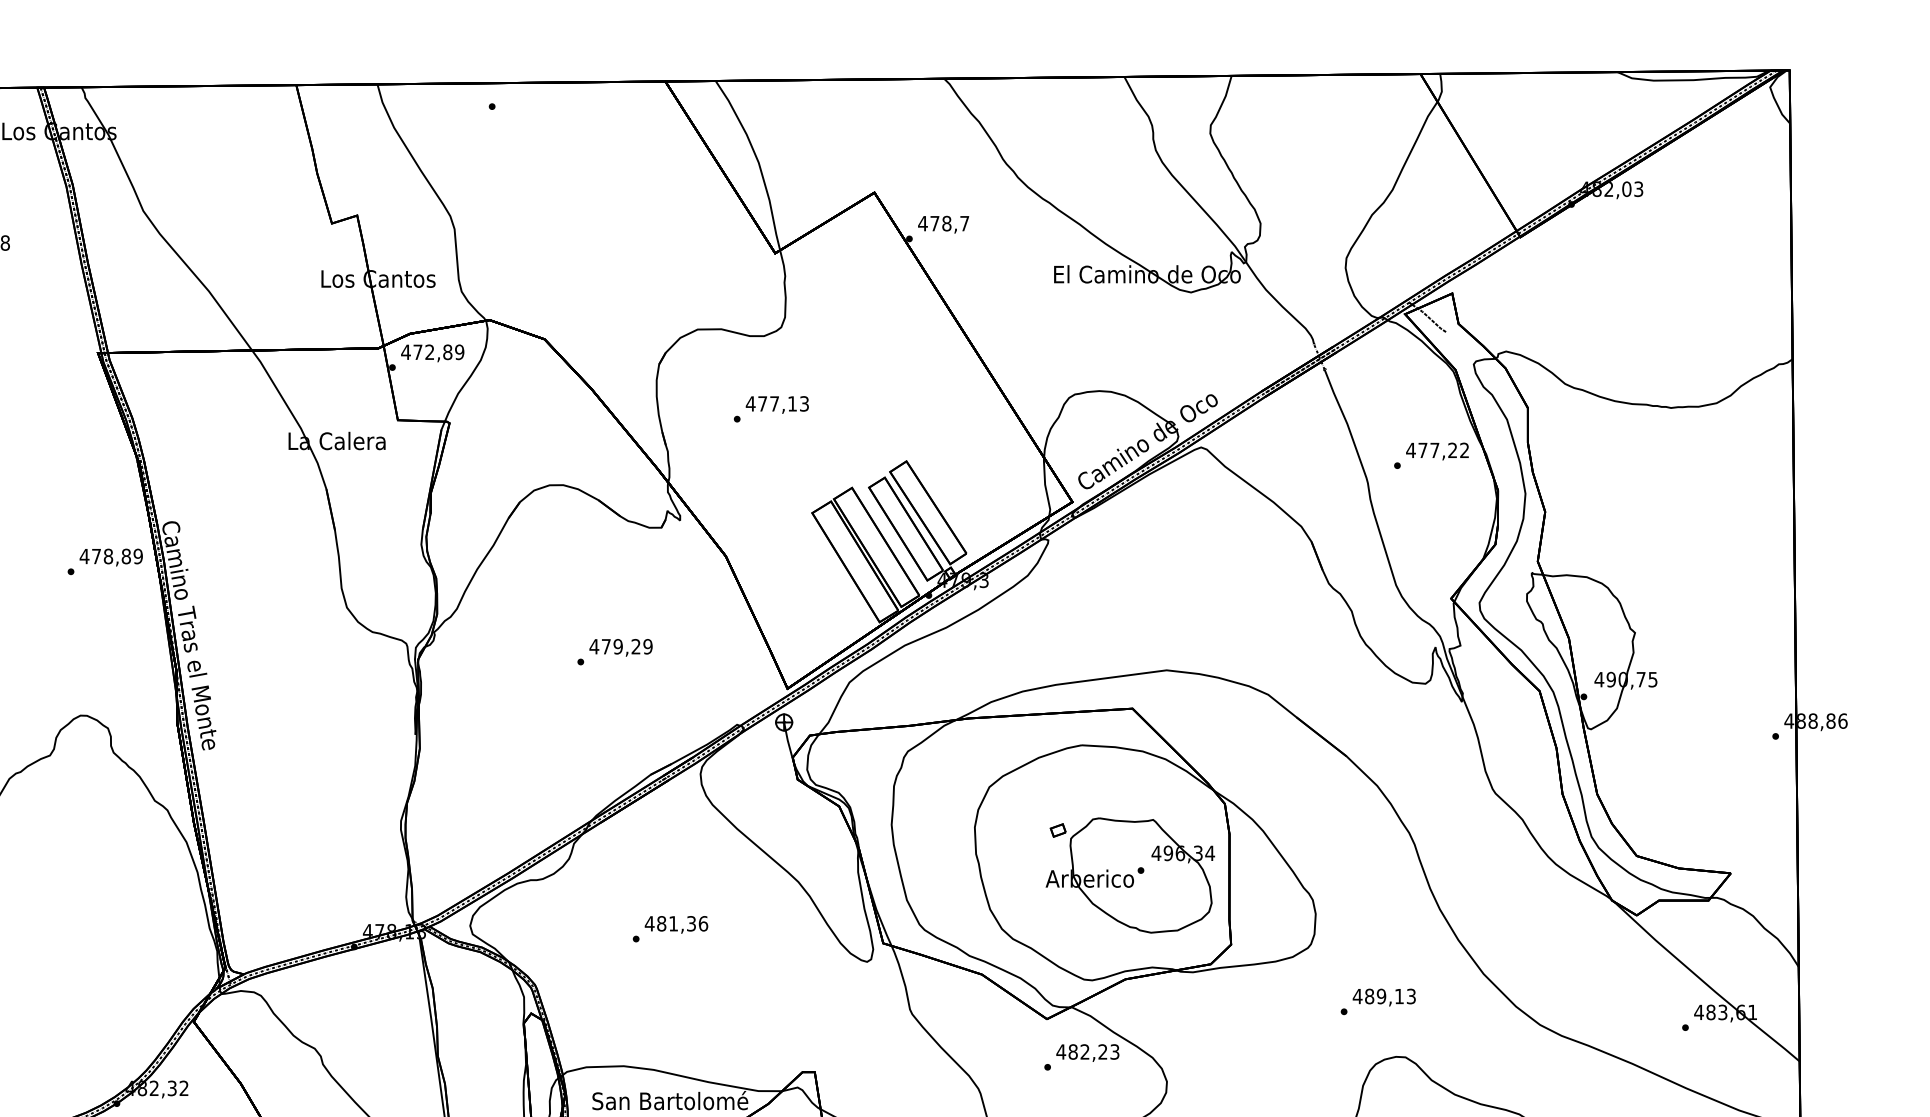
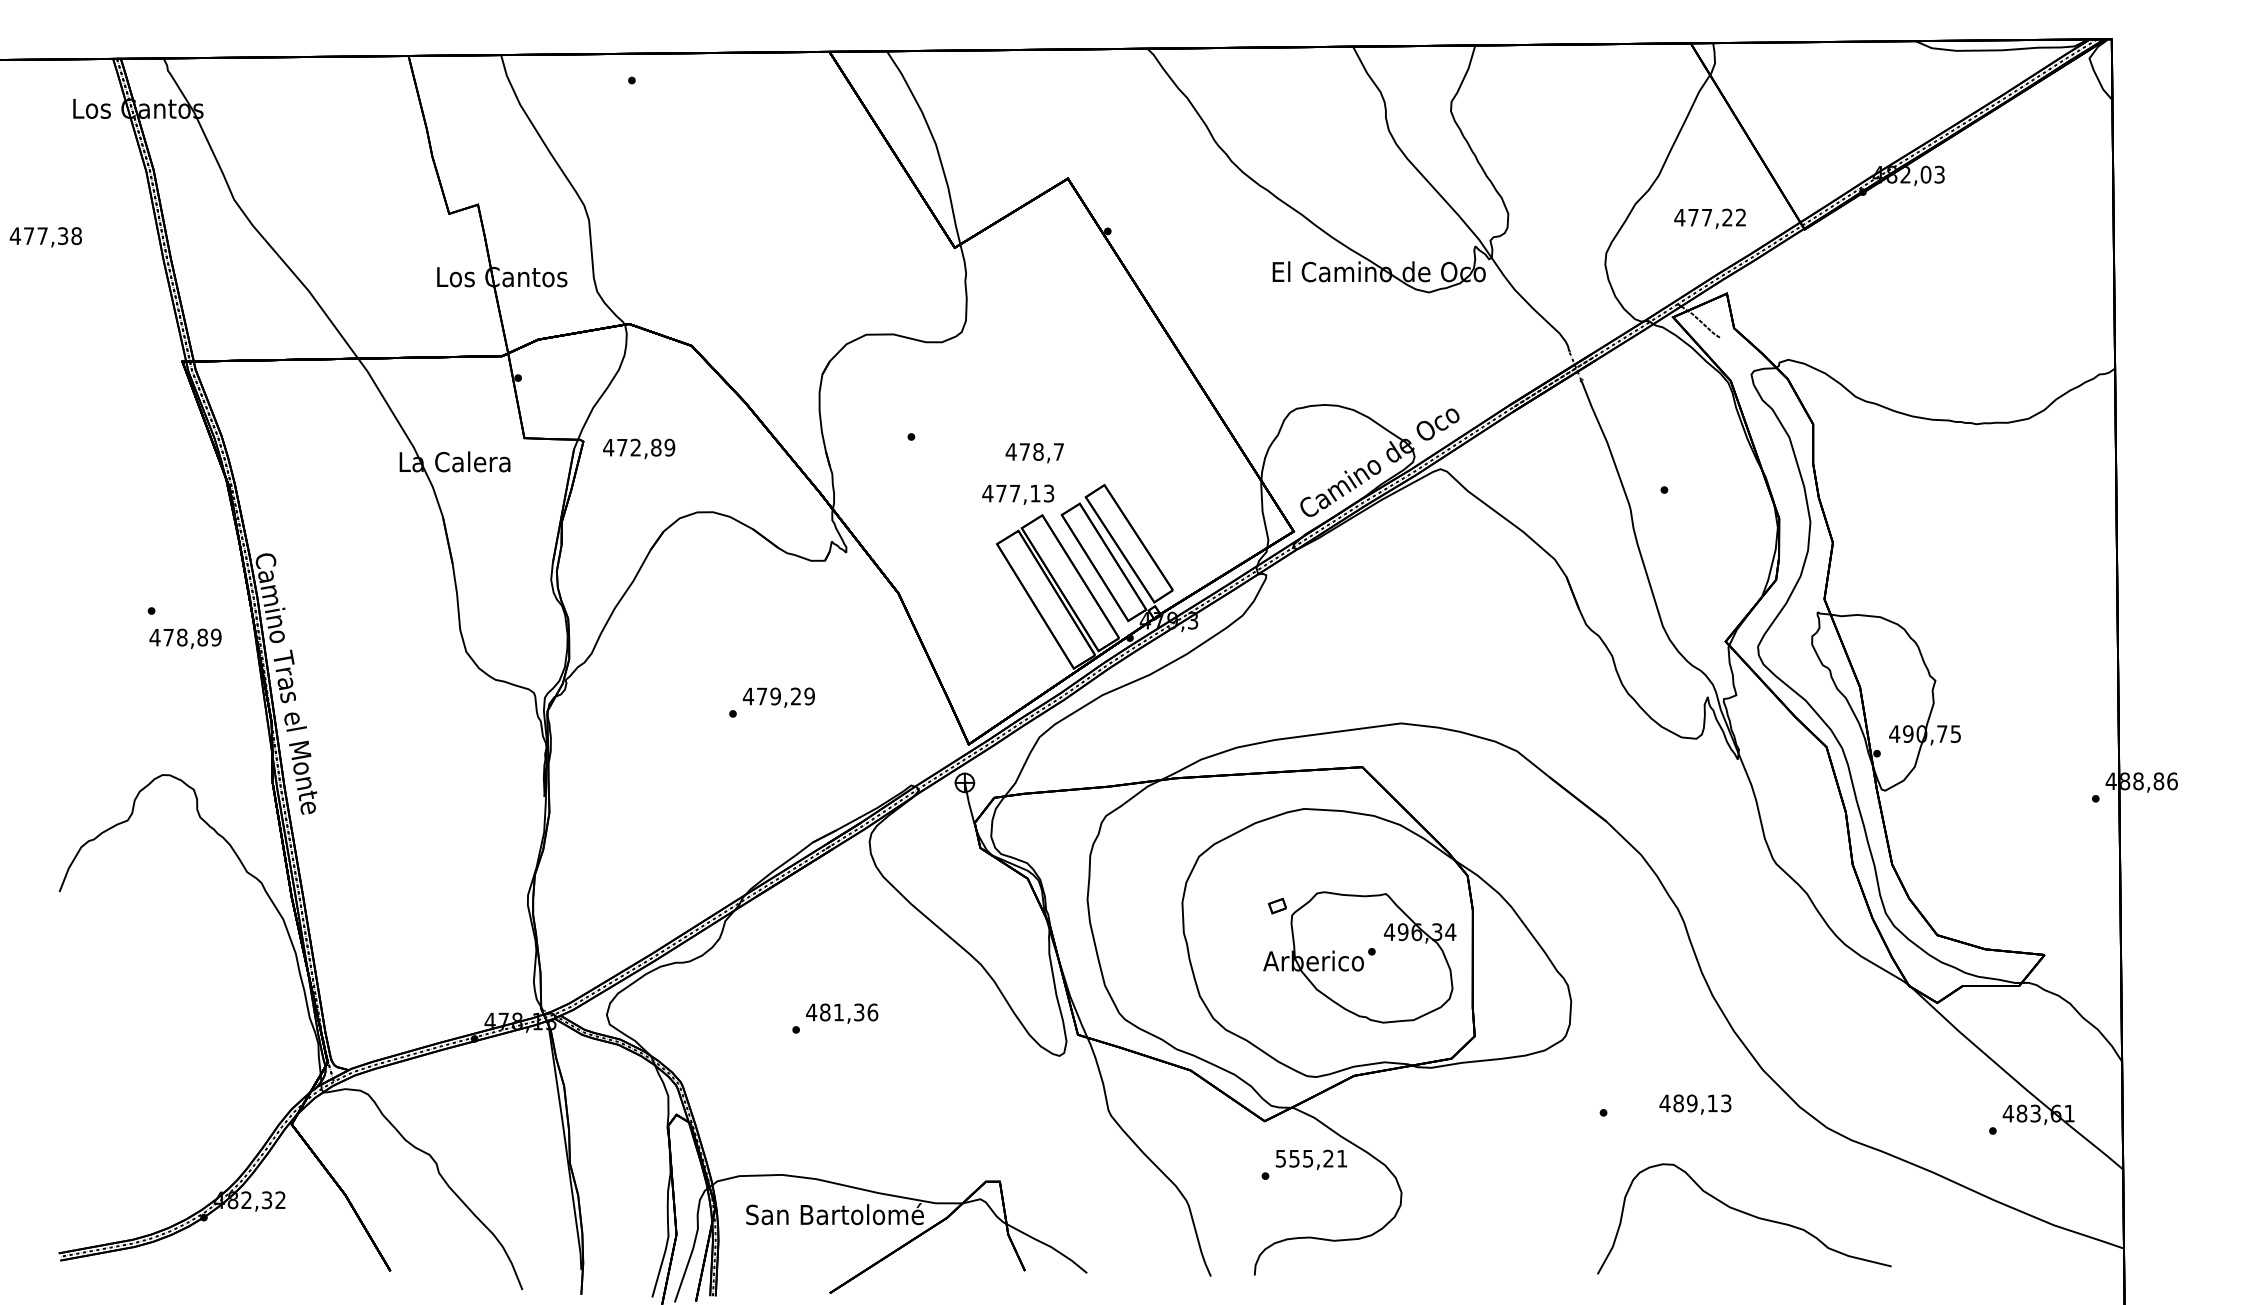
text: (943, 224) -> (1034, 453), moved
text: (433, 353) -> (639, 448), moved
text: (777, 404) -> (1018, 494), moved
text: (1436, 451) -> (1709, 218), moved
text: (111, 557) -> (185, 638), moved
text: (1384, 997) -> (1695, 1104), moved
text: (1088, 1051) -> (1311, 1158), 482,23 -> 555,21

